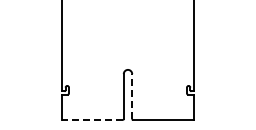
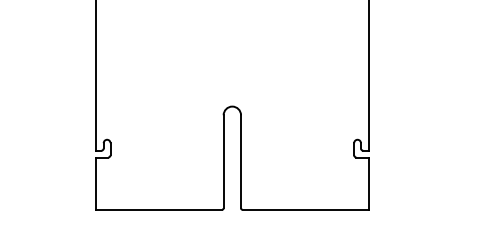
line: (132, 96) -> (241, 161), dashed -> solid
line: (92, 119) -> (159, 209), dashed -> solid

